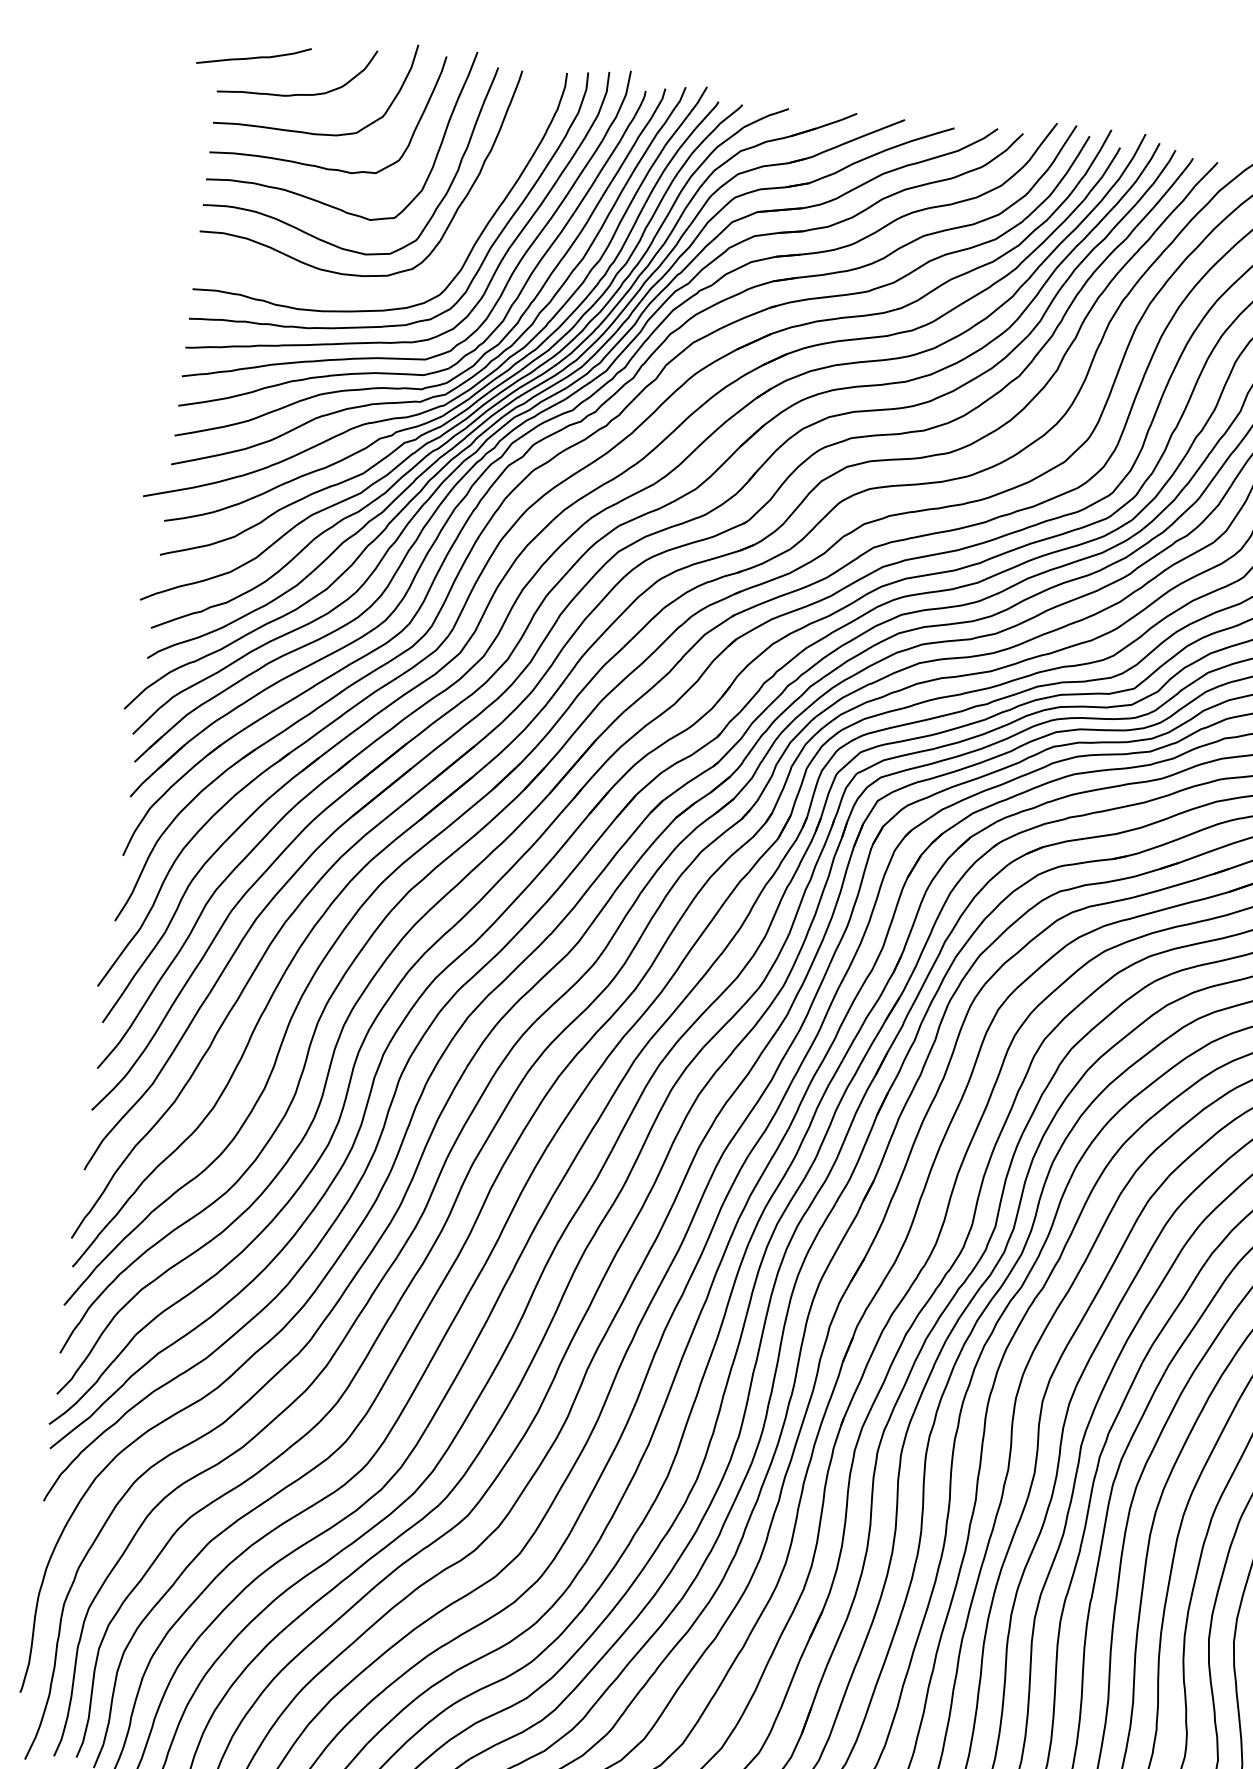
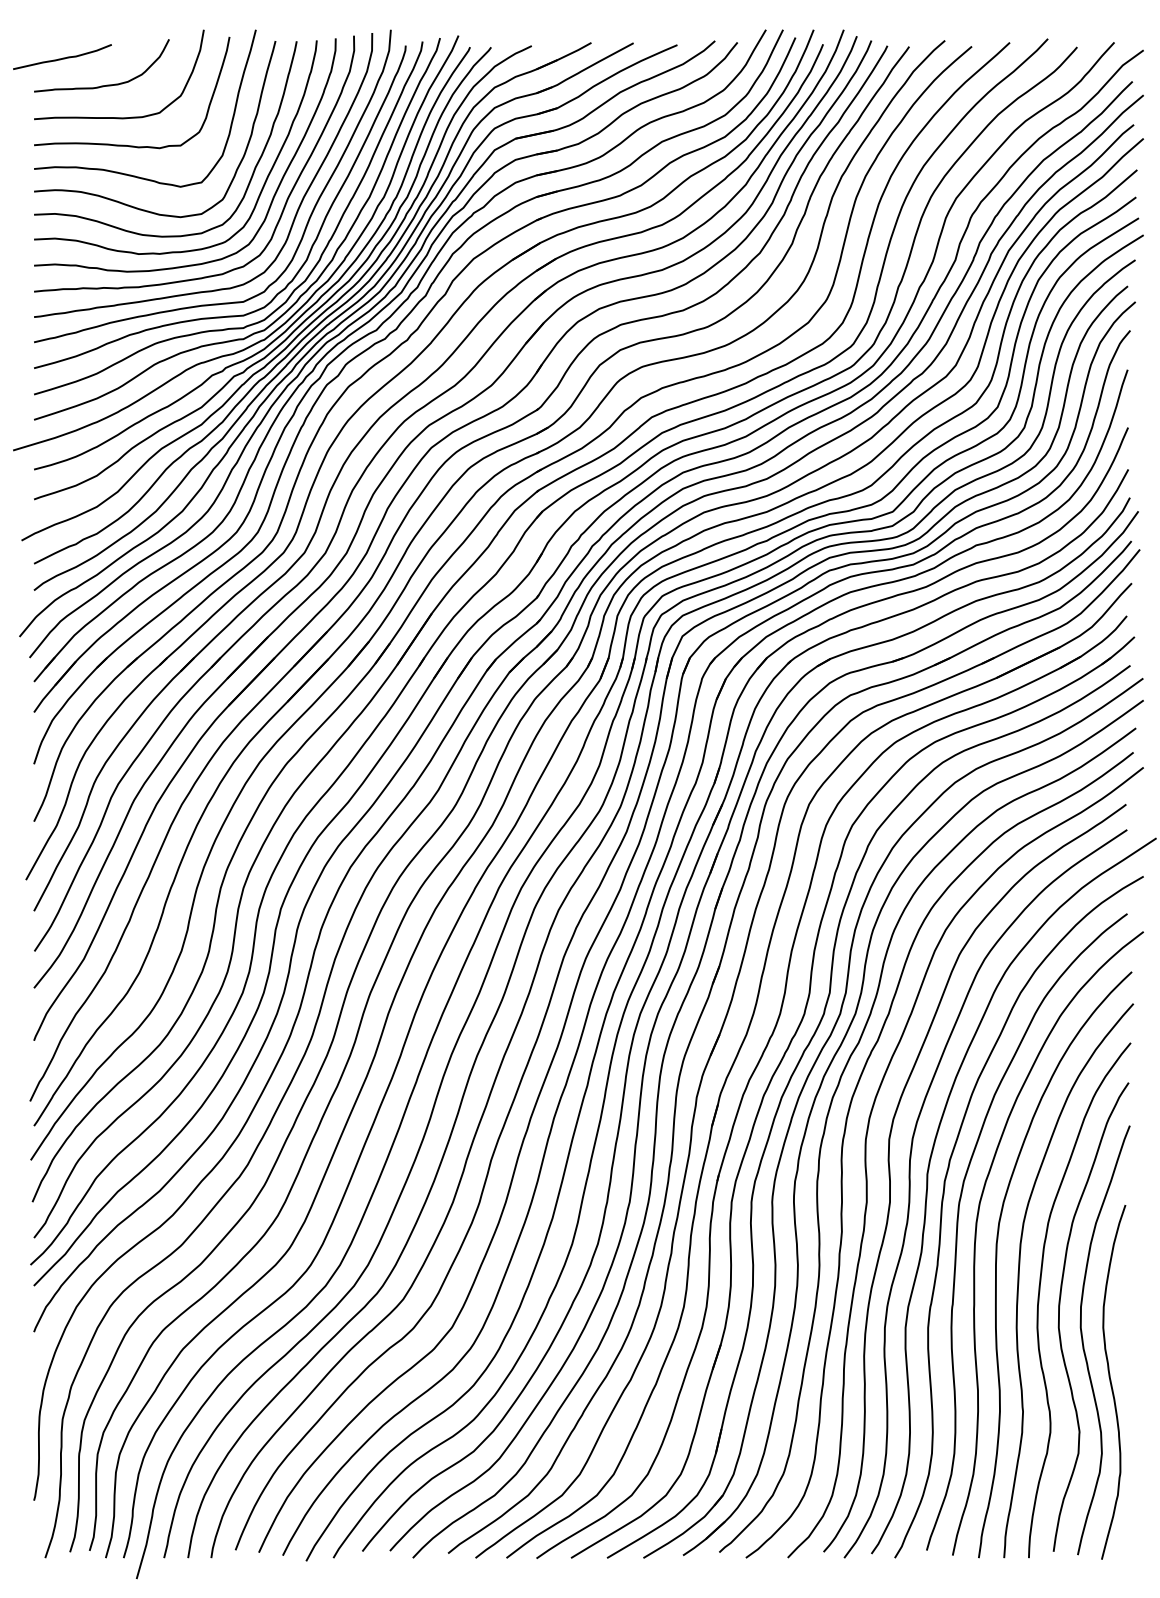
curve: (460, 235) -> (260, 190), added

